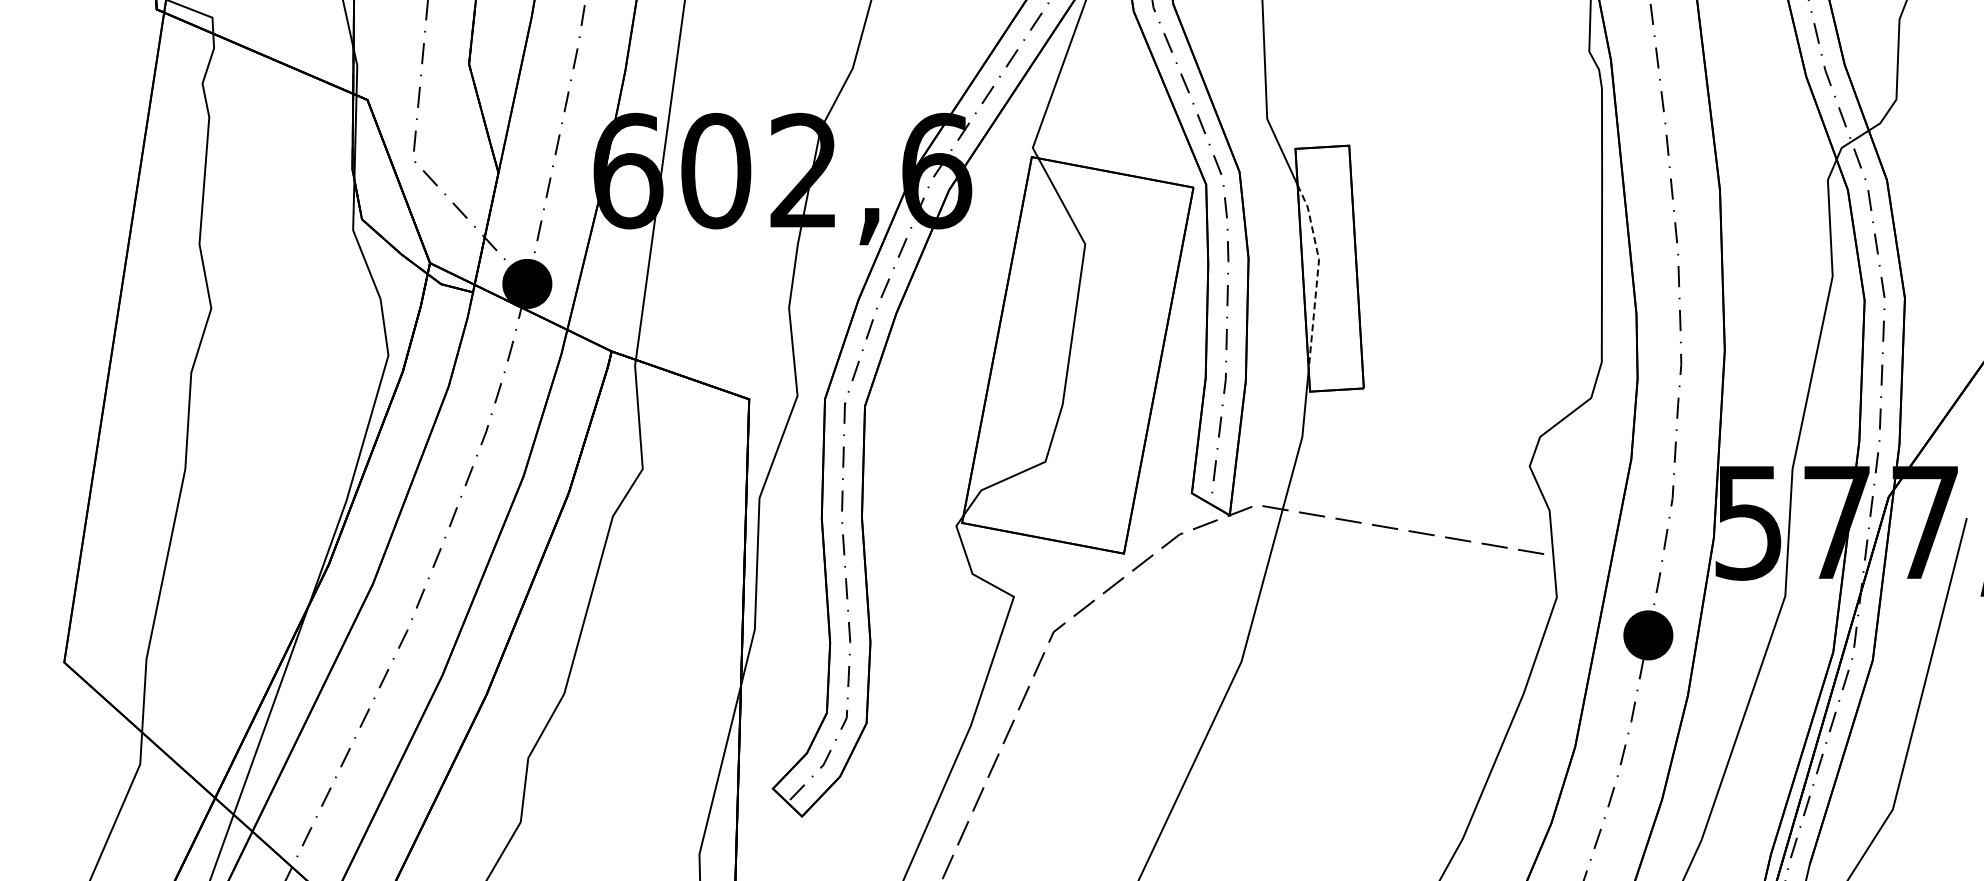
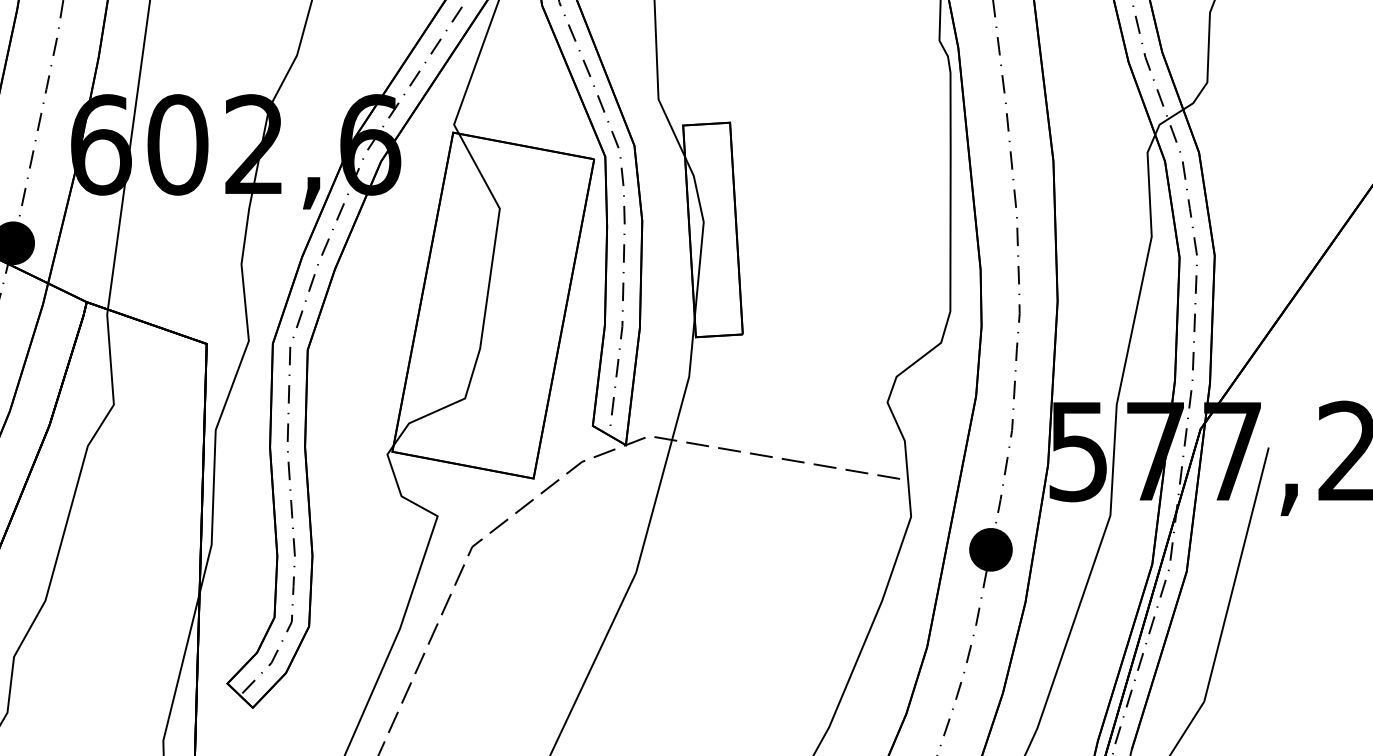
line: (1317, 274) -> (702, 235), dashed -> solid

